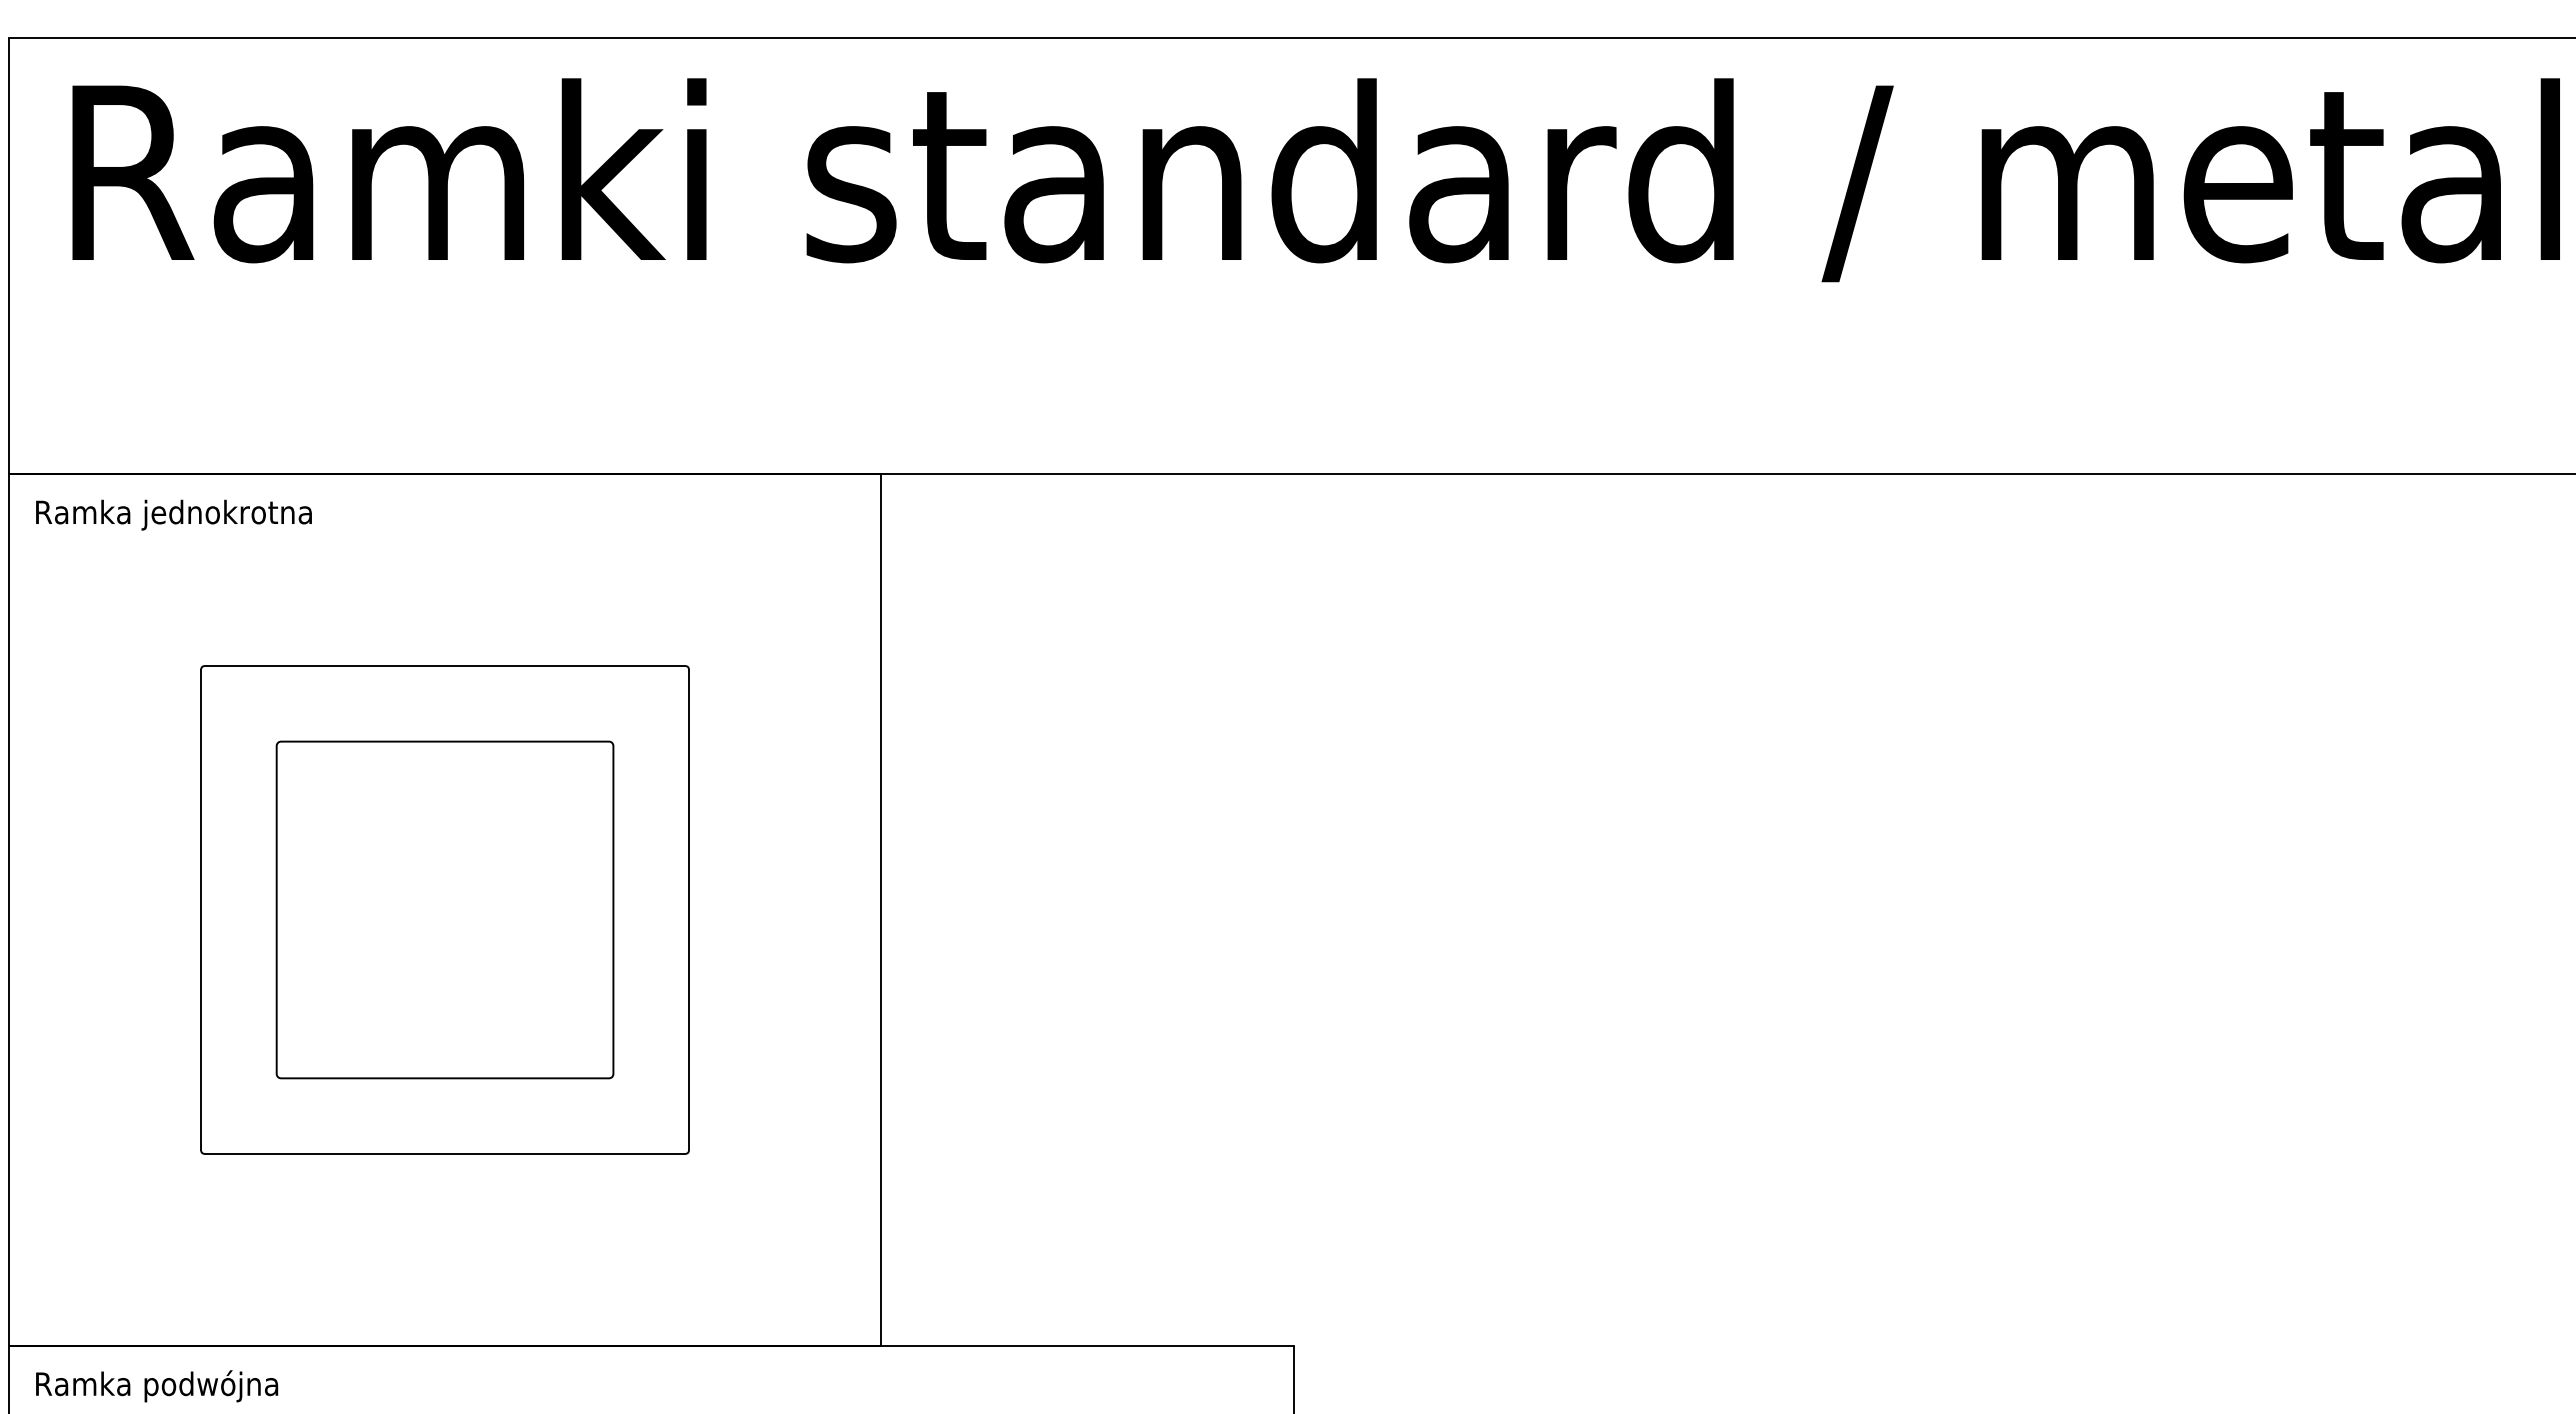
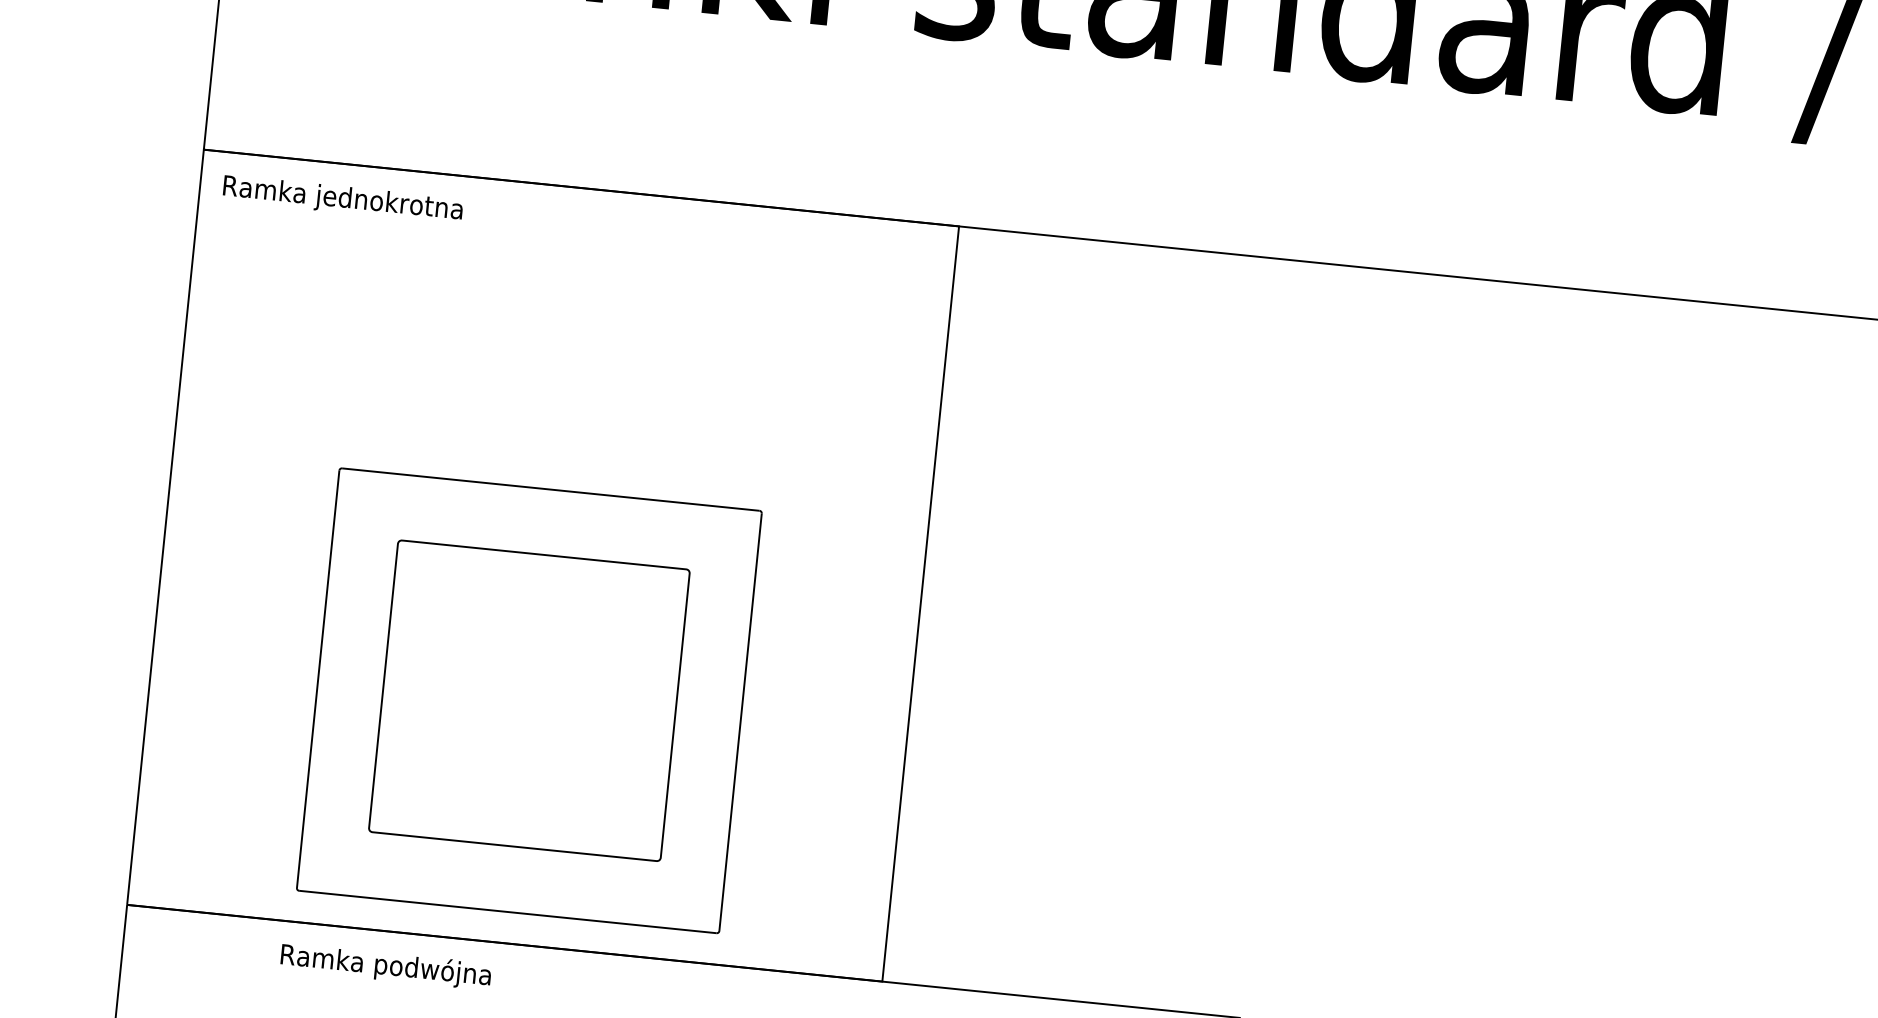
part: (444, 909) -> (528, 700), moved
text: (157, 1386) -> (386, 966), moved

